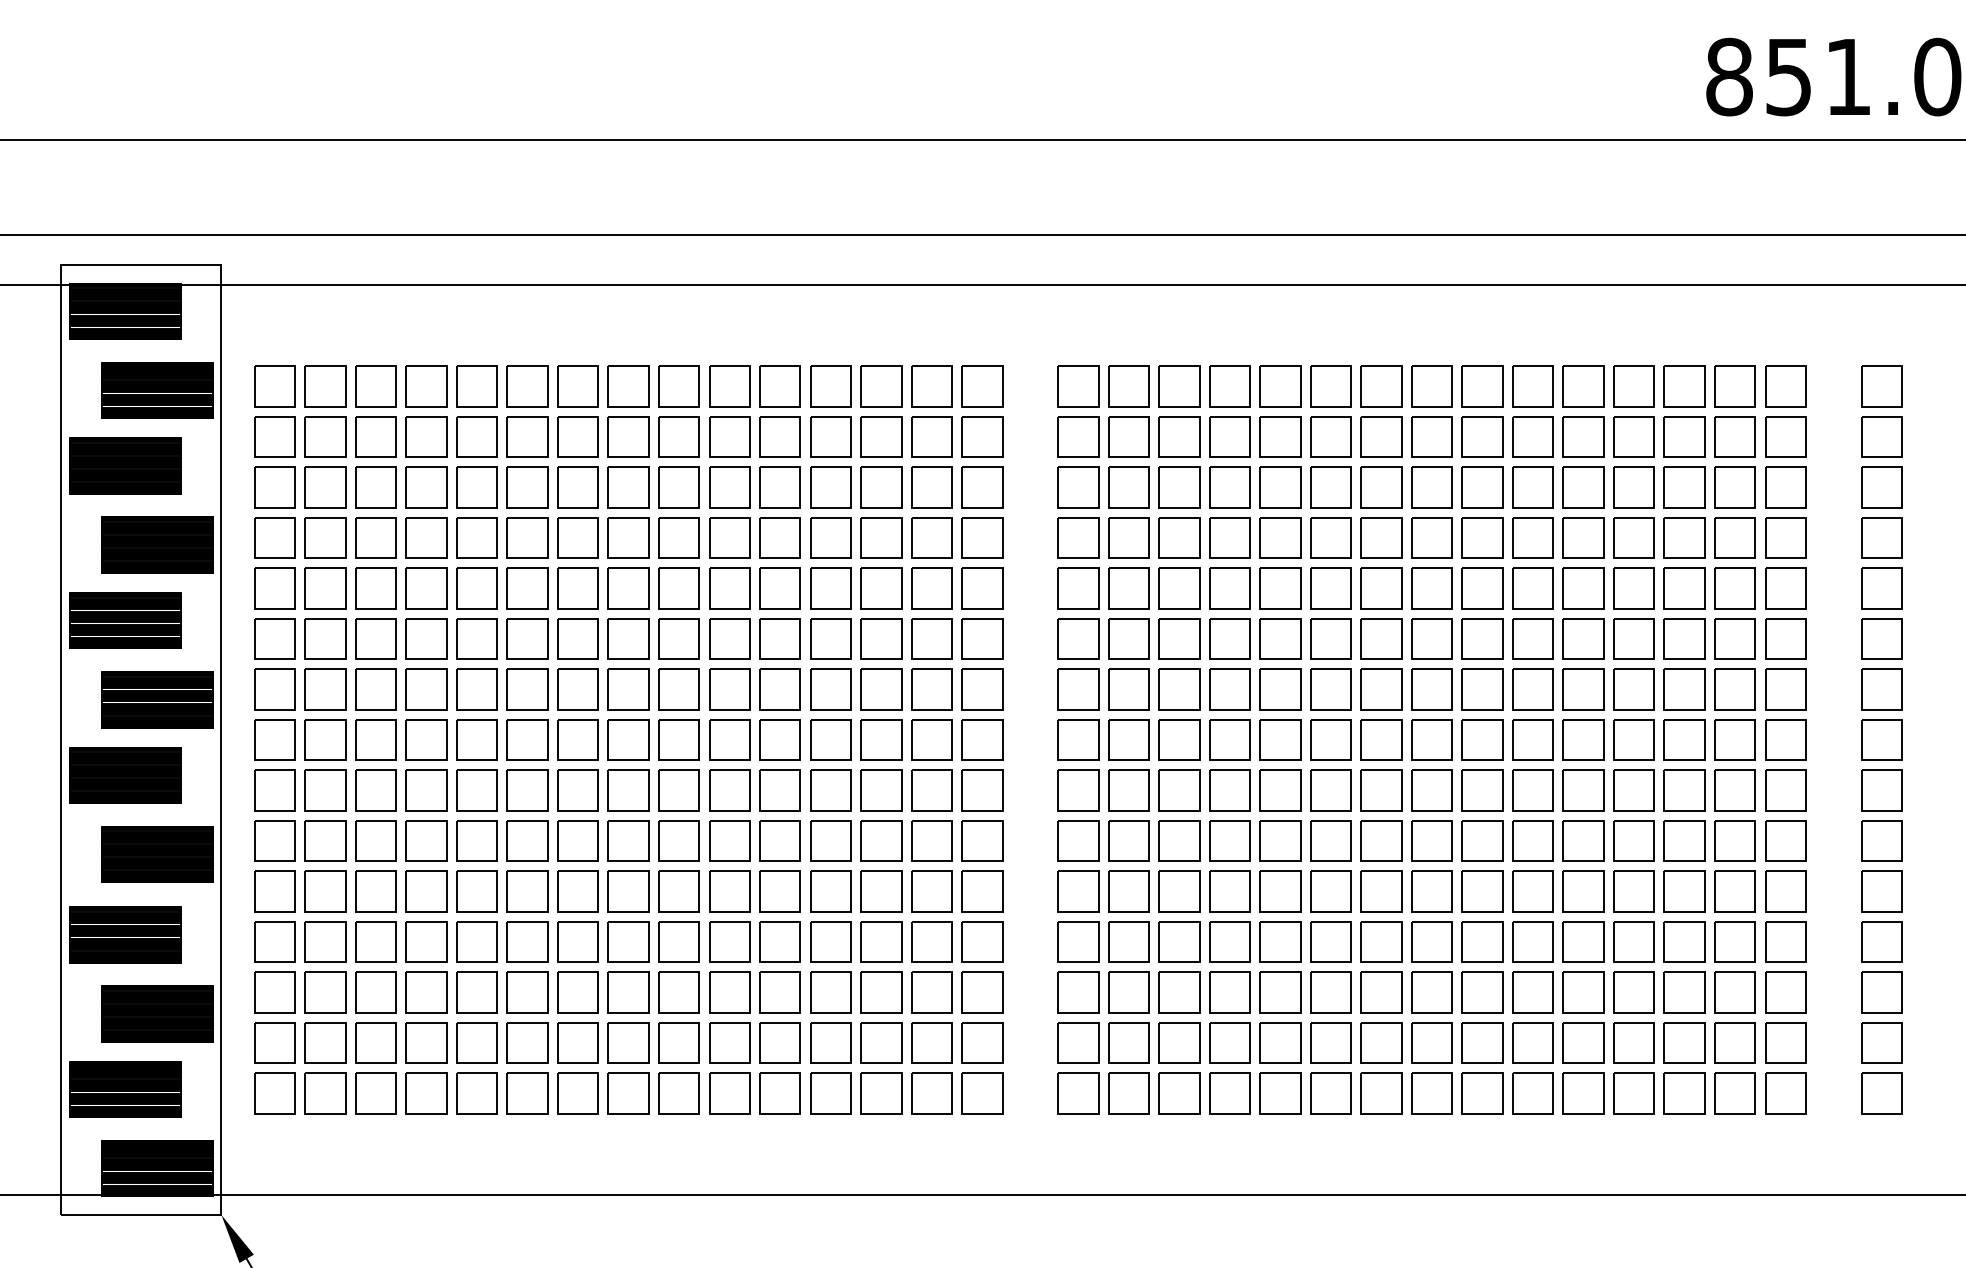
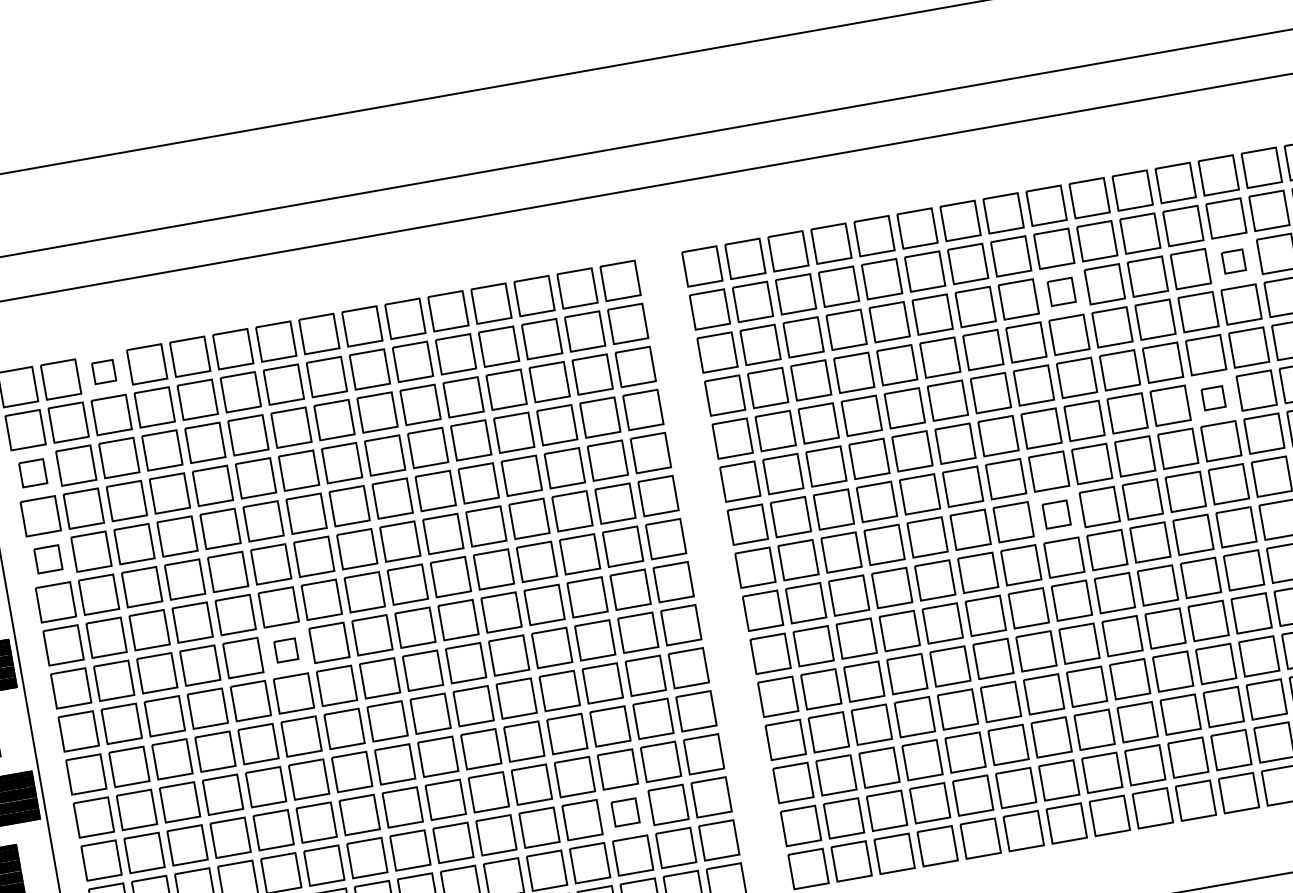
part: (375, 386) -> (103, 372), size x0.6
part: (274, 487) -> (32, 473), size x0.7
part: (1482, 487) -> (1061, 291), size x0.7
part: (1684, 487) -> (1233, 261), size x0.6
part: (274, 588) -> (47, 559), size x0.7
part: (1633, 638) -> (1213, 397), size x0.6
part: (527, 739) -> (286, 650), size x0.6
part: (1431, 739) -> (1056, 514), size x0.7
part: (881, 992) -> (625, 812), size x0.7

